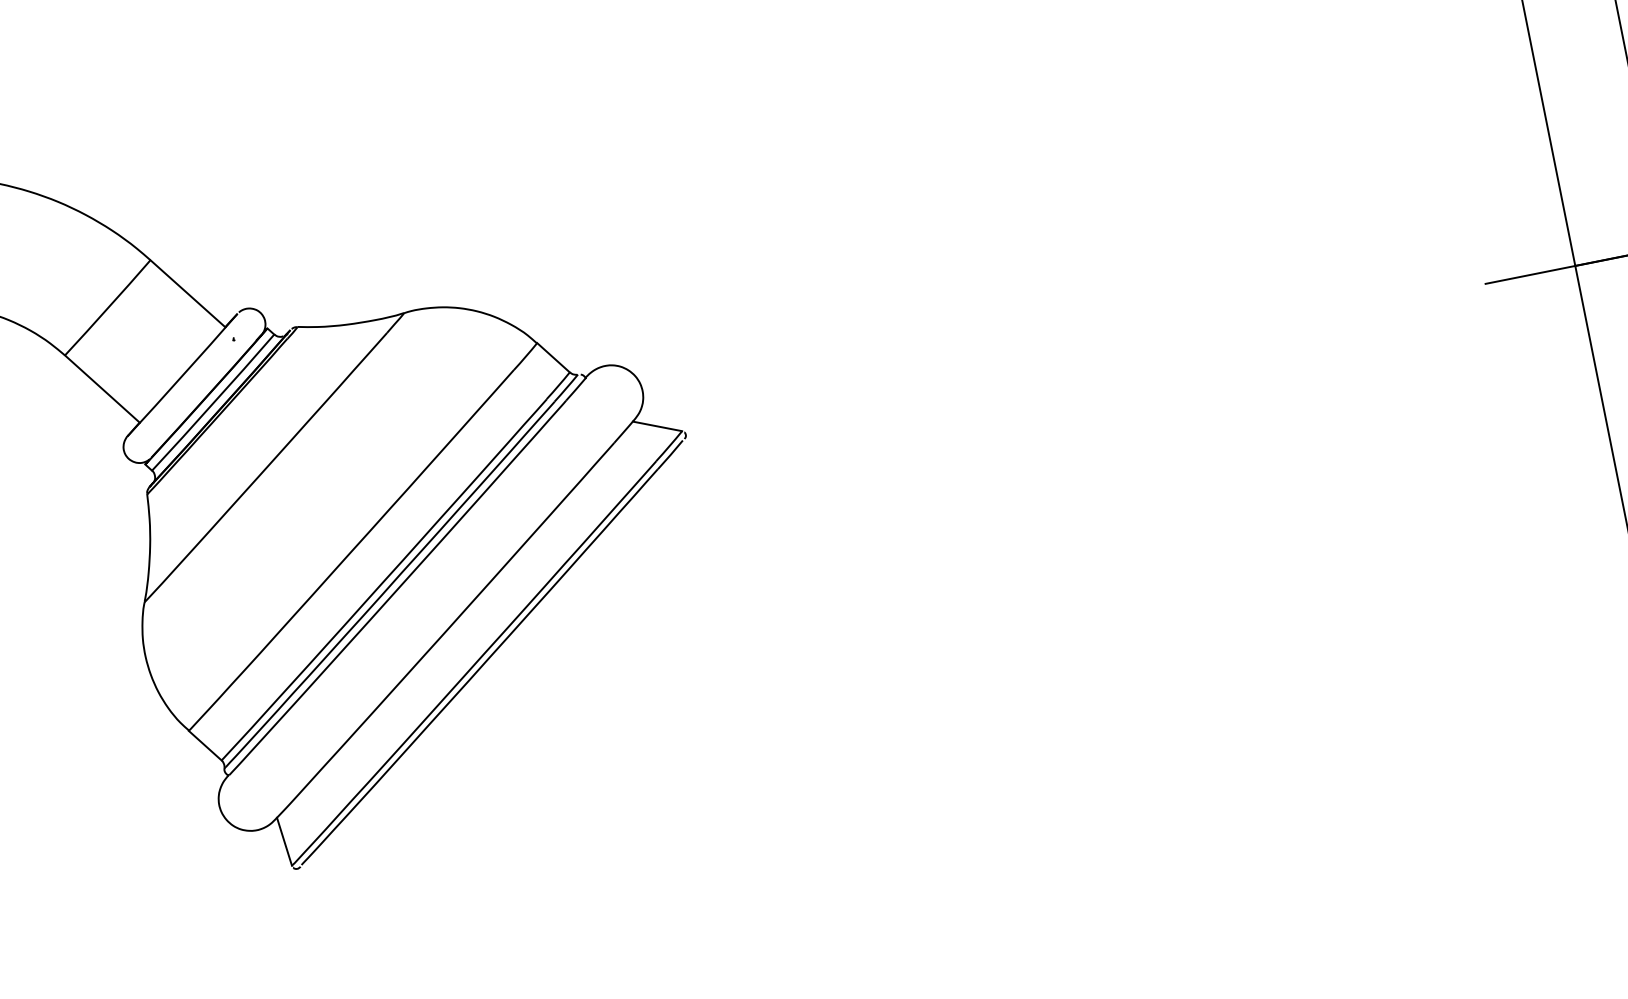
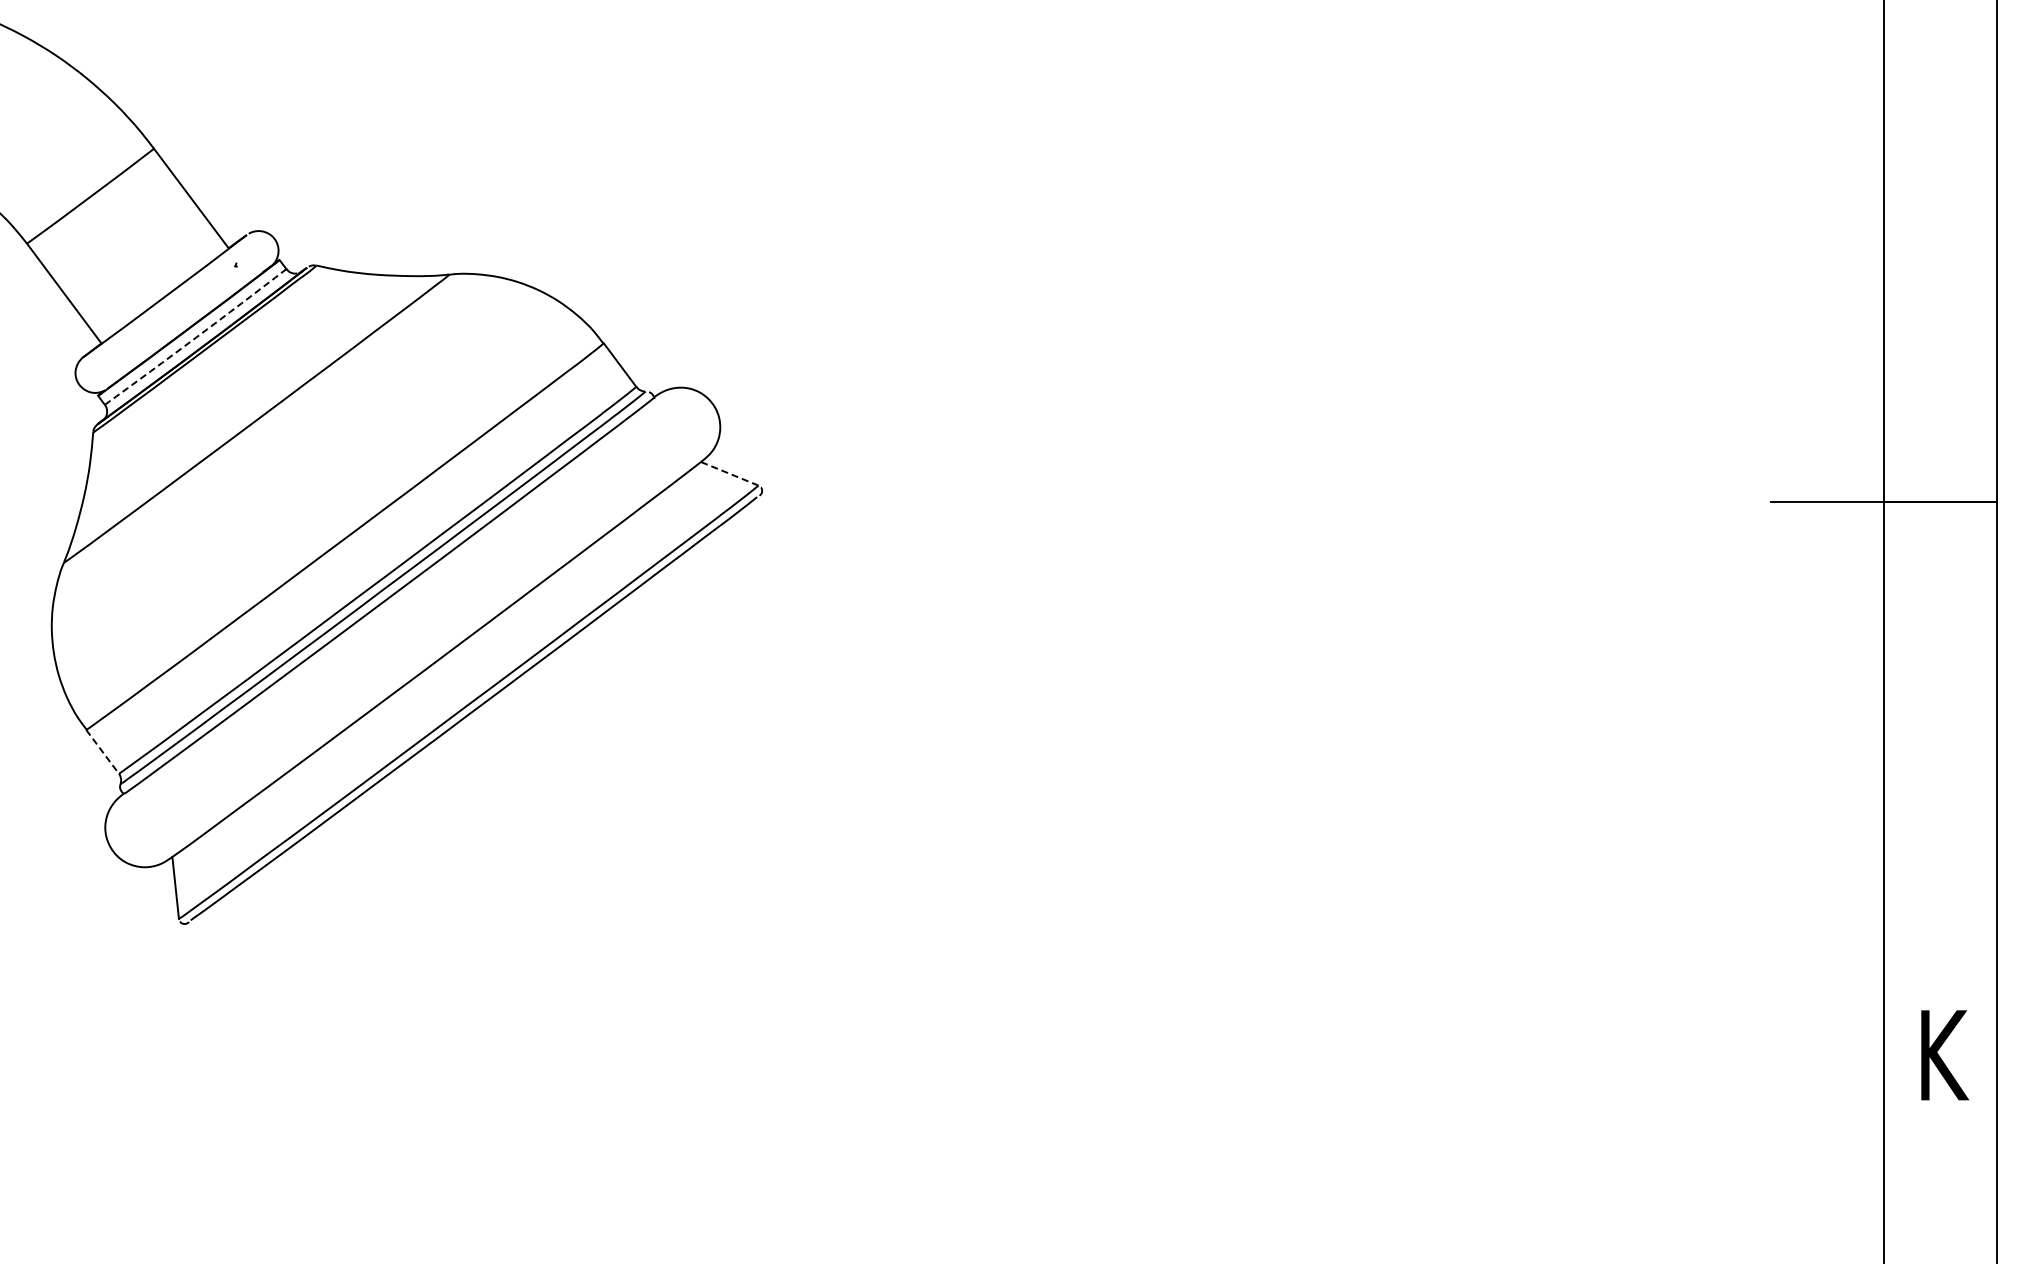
arc: (213, 402) -> (196, 337), solid -> dashed
line: (657, 426) -> (729, 473), solid -> dashed
line: (205, 746) -> (102, 752), solid -> dashed

